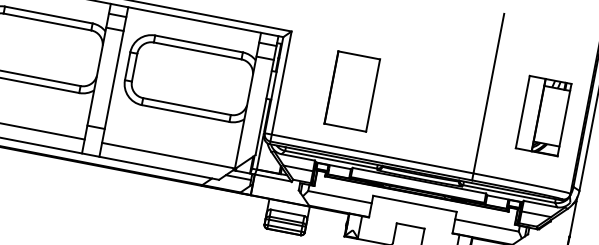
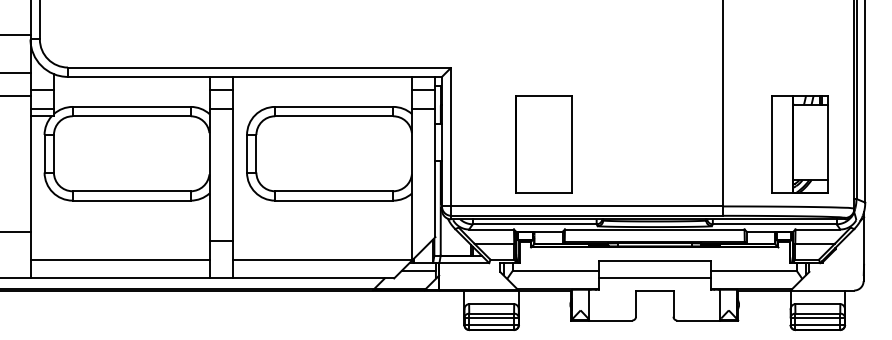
part: (351, 91) -> (543, 144), moved
part: (543, 116) -> (799, 144), moved
line: (412, 216) -> (654, 277), added

